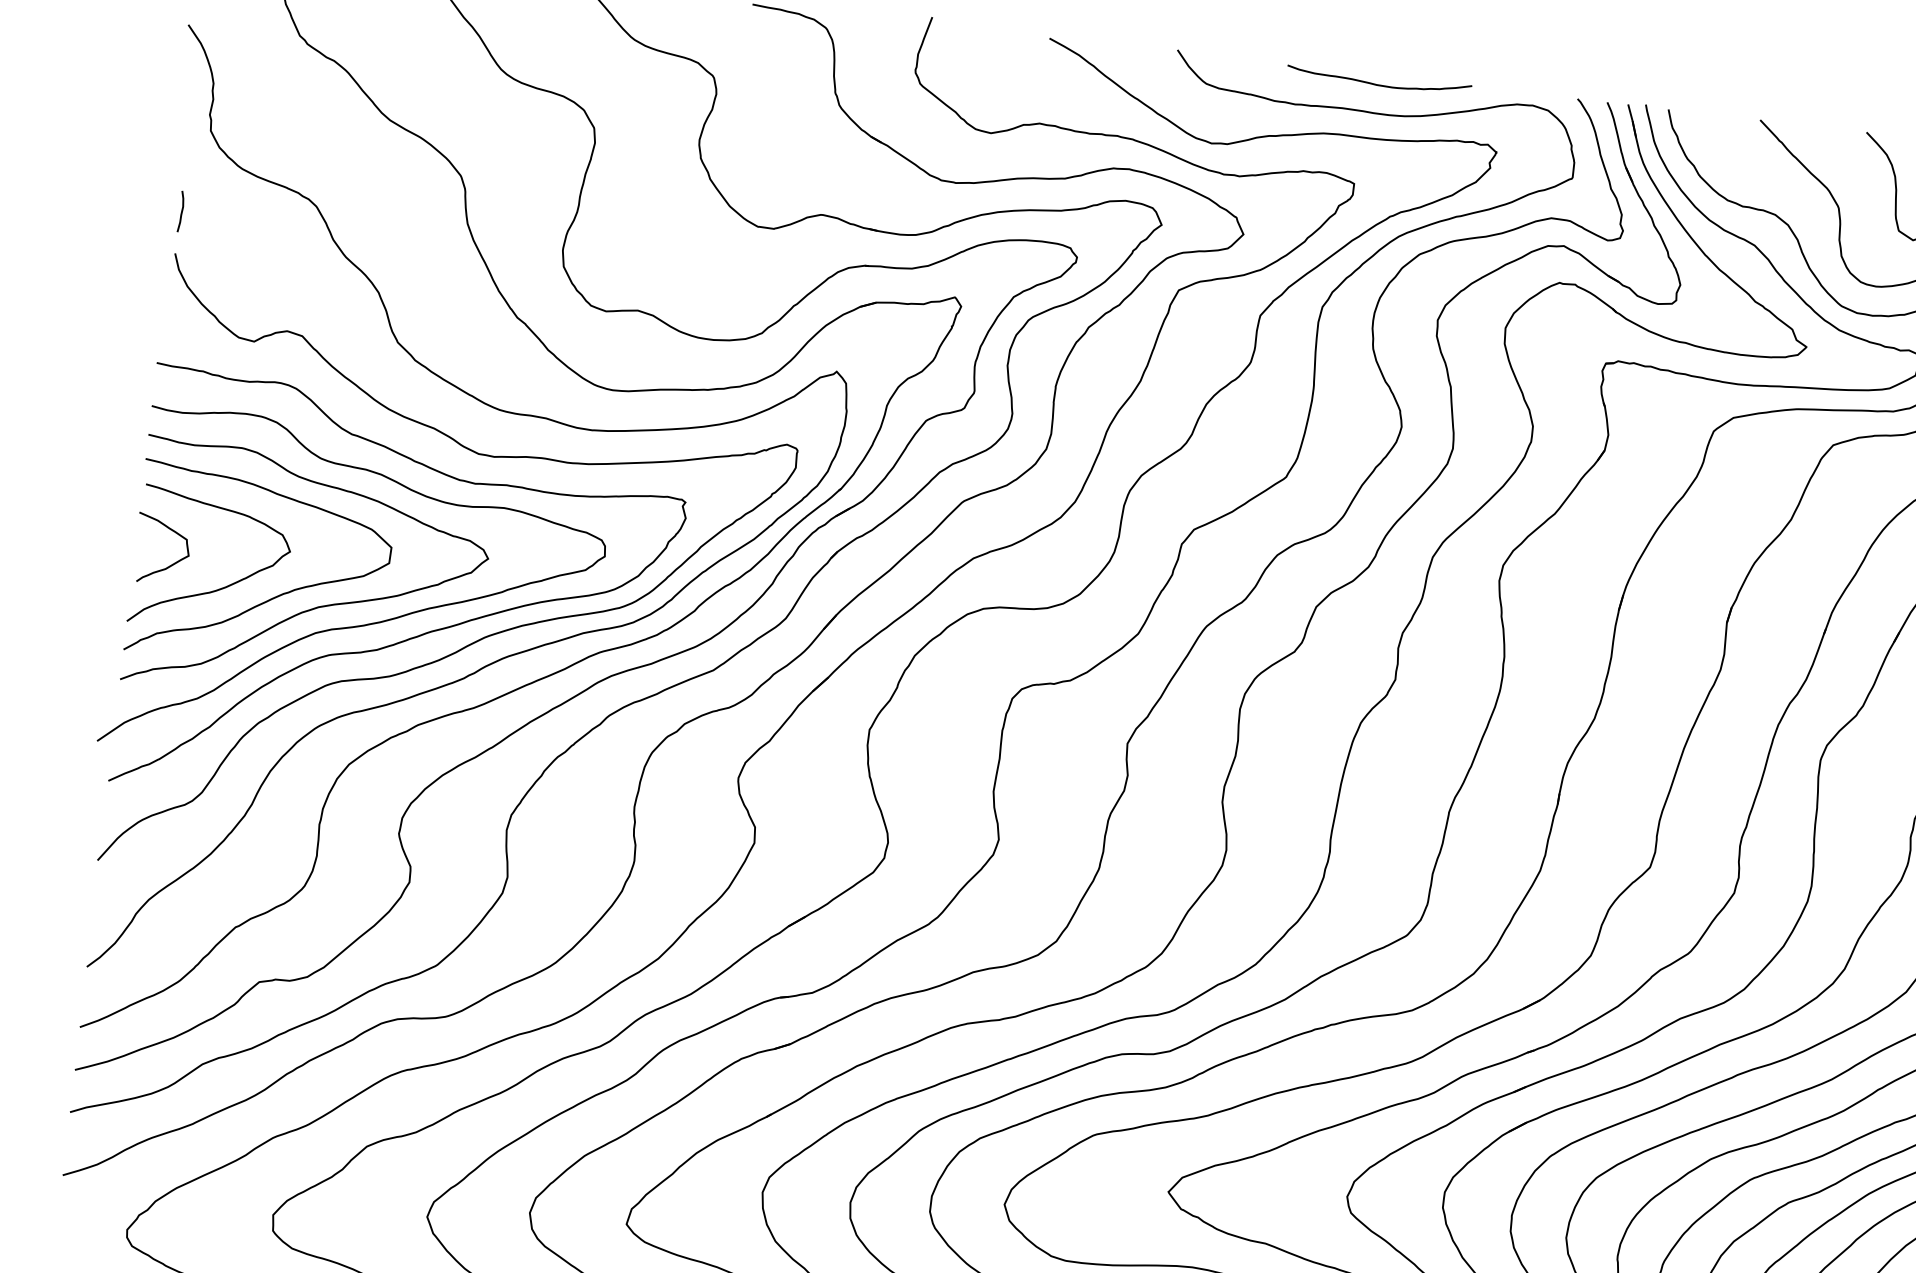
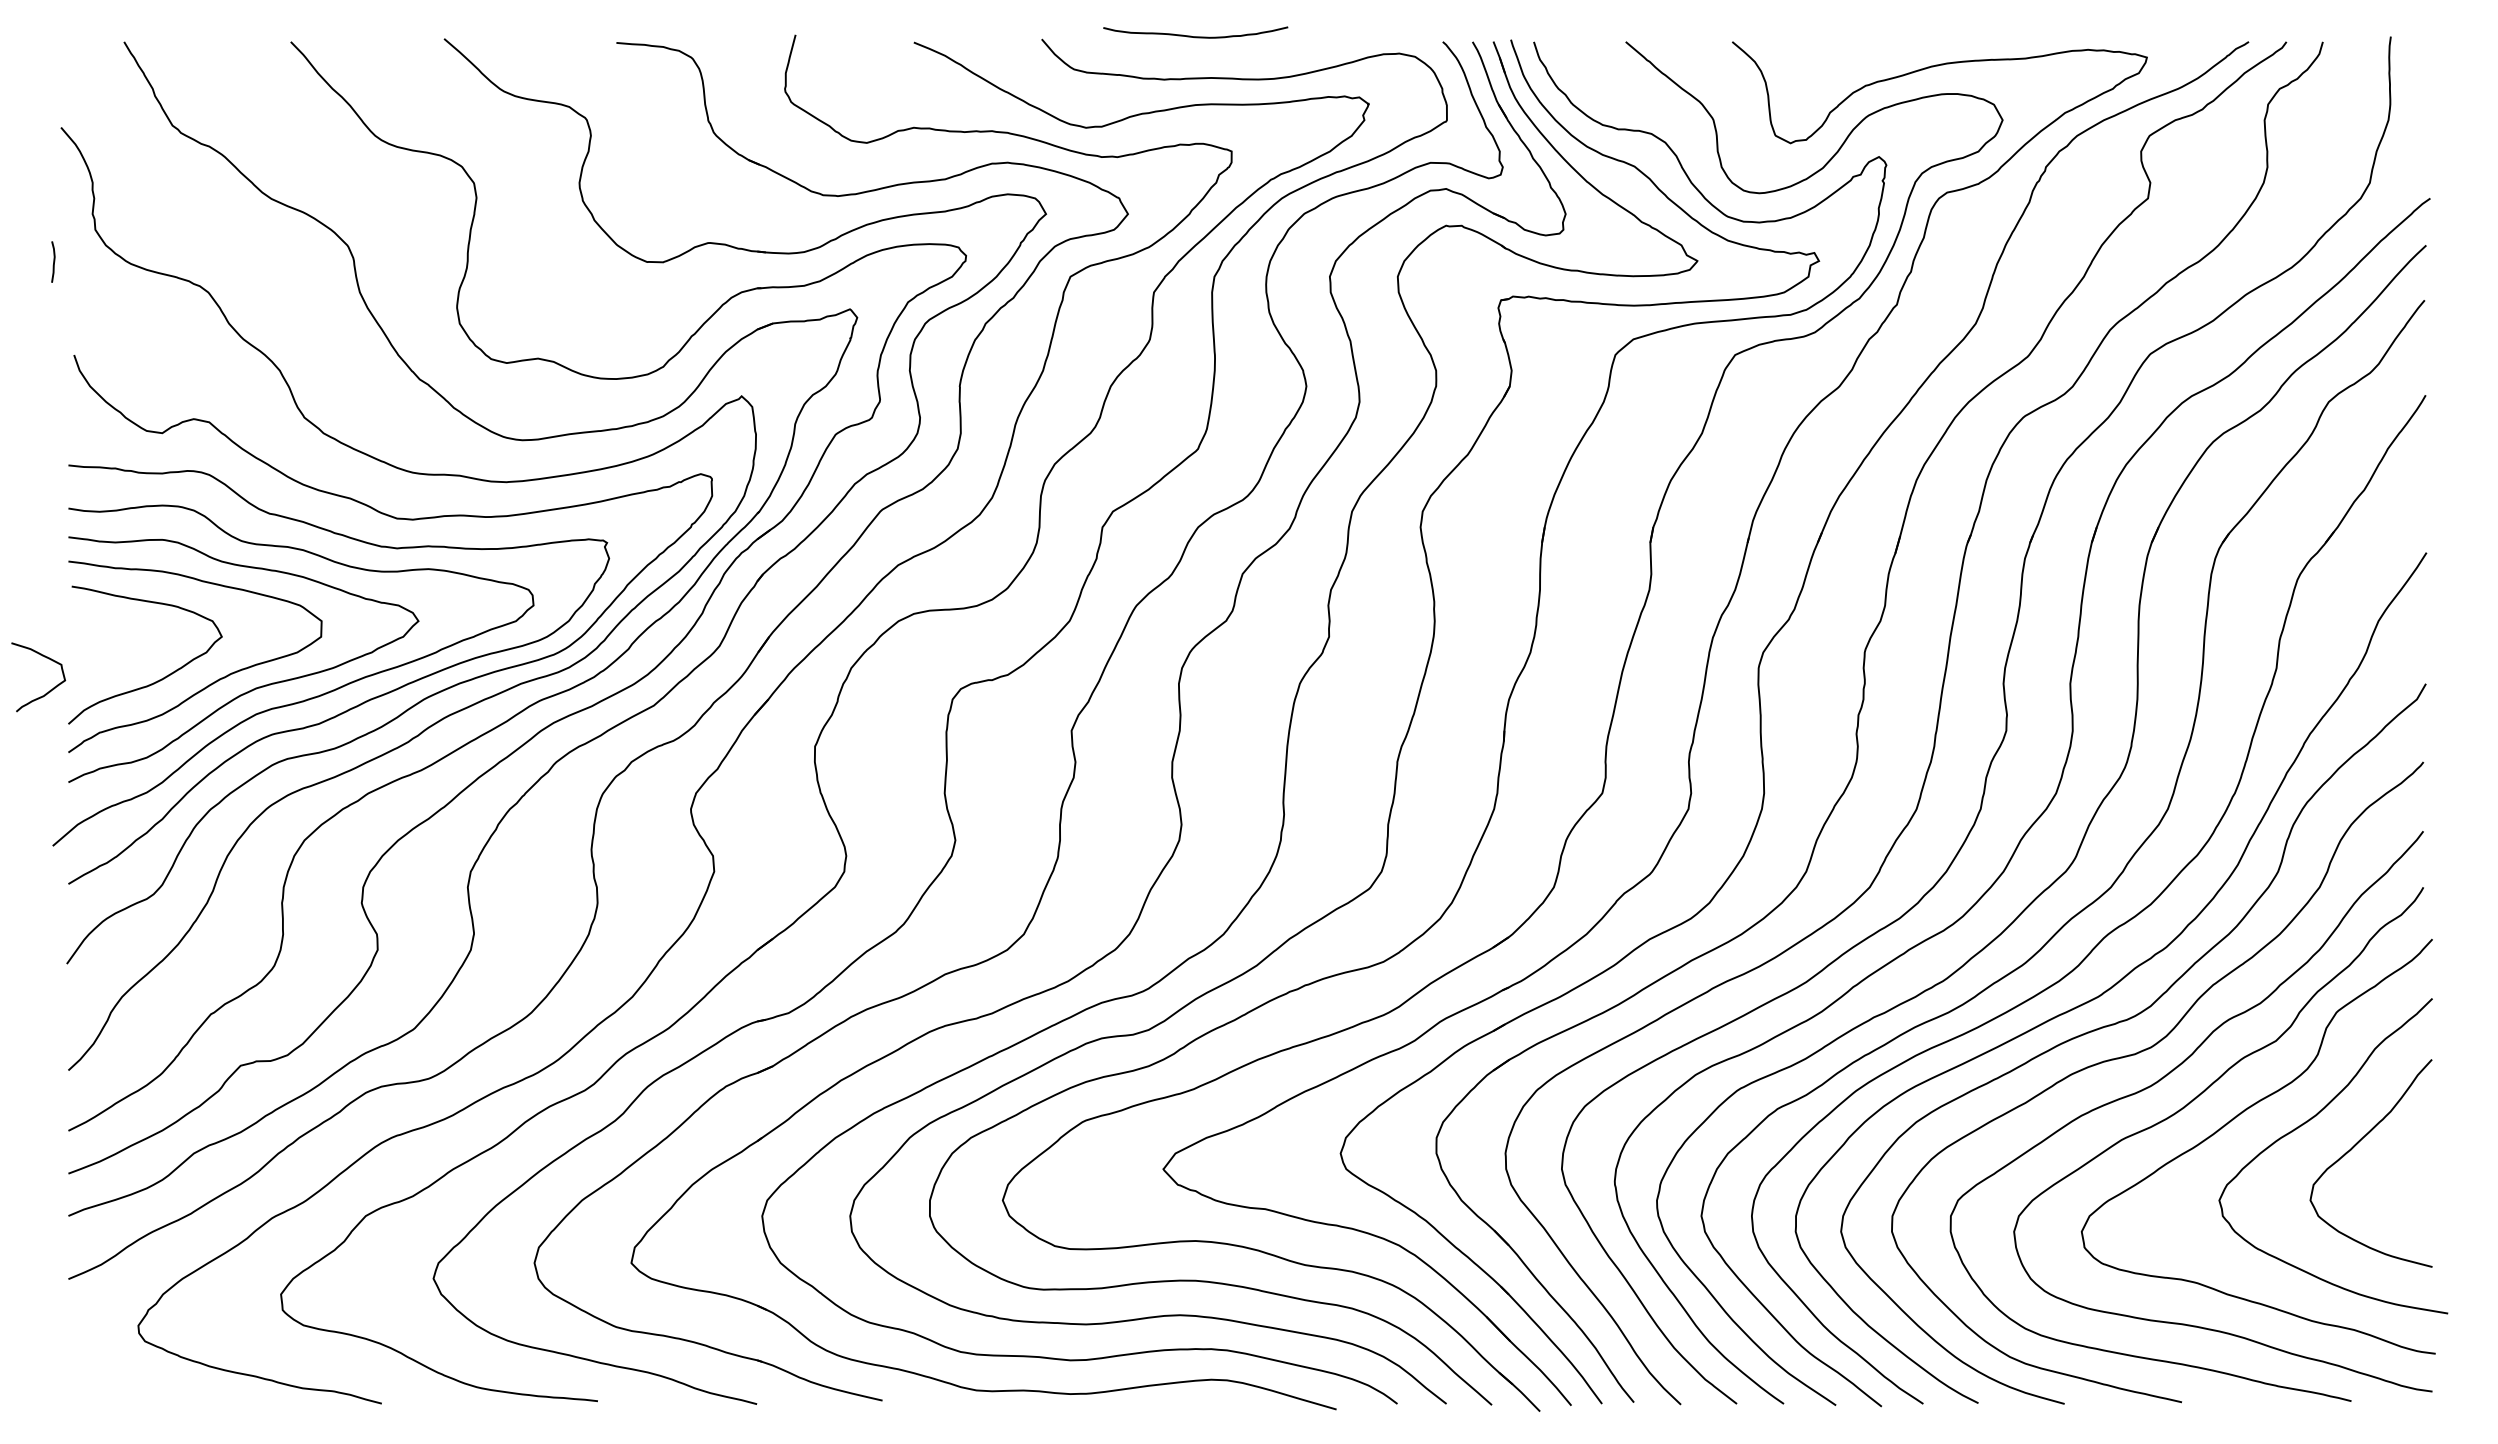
curve: (1378, 84) -> (1195, 36), moved
curve: (181, 211) -> (53, 261), moved
curve: (173, 563) -> (50, 689), moved

